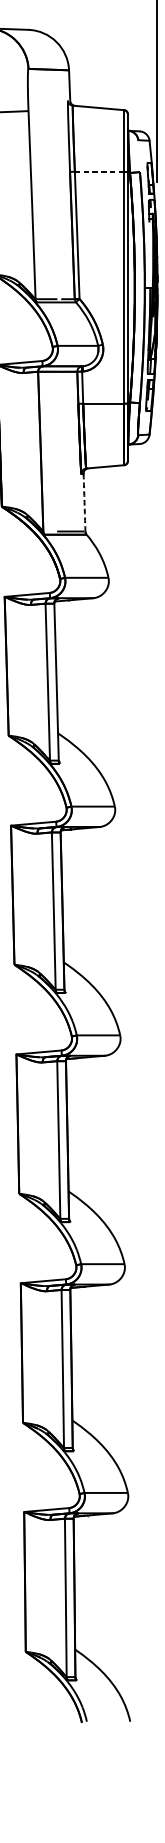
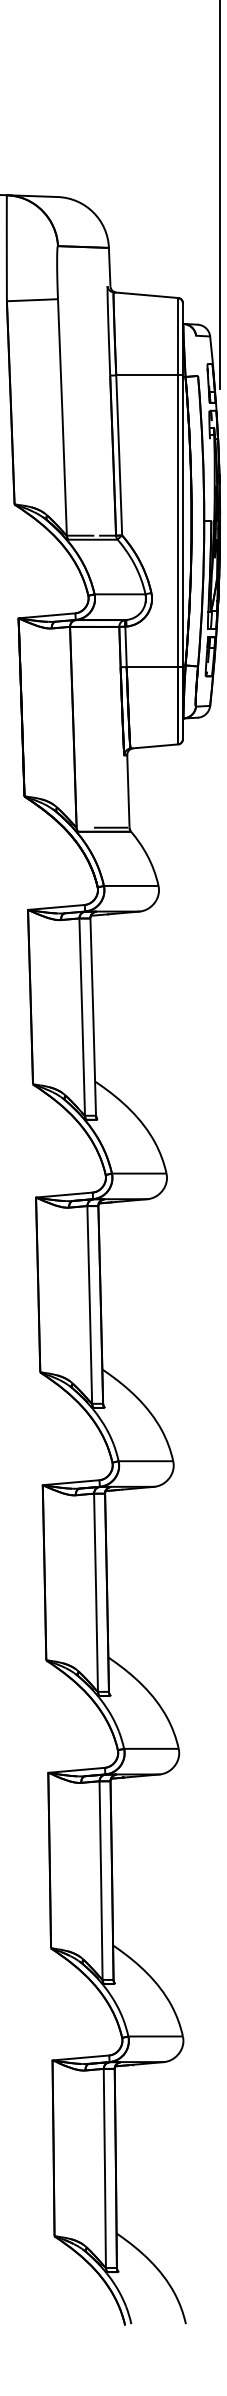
line: (99, 171) -> (147, 375), dashed -> solid
arc: (84, 502) -> (128, 791), dashed -> solid

